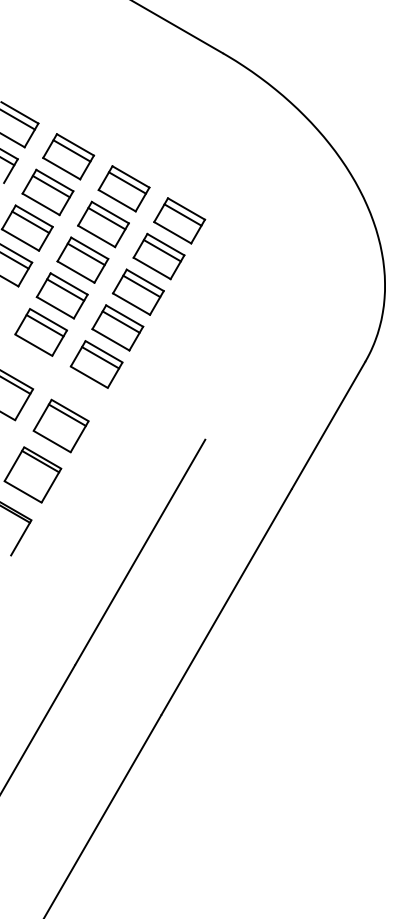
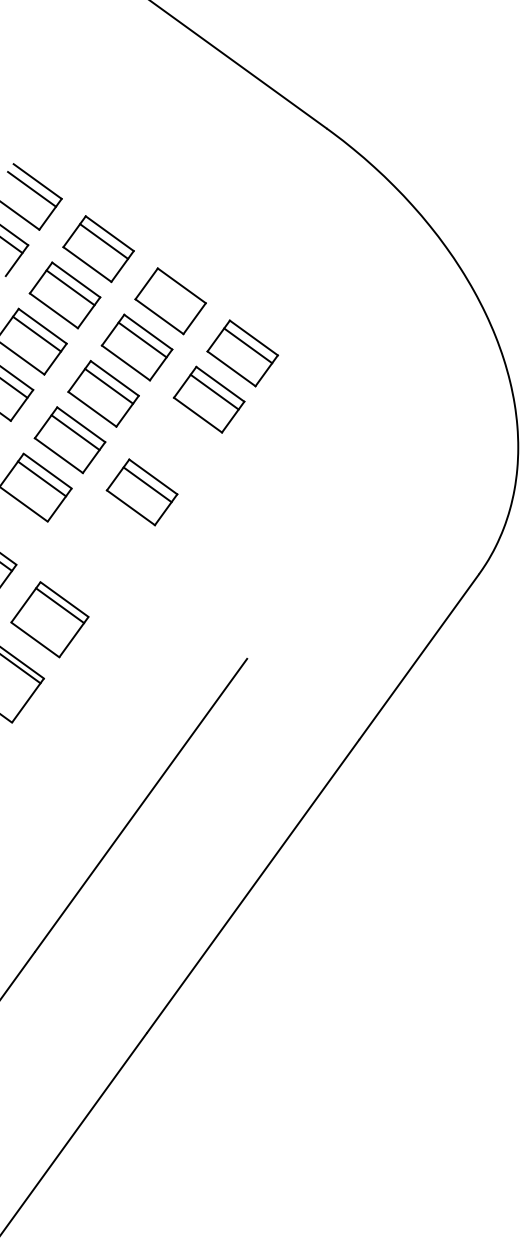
line: (126, 182) -> (174, 292), removed
part: (137, 291) -> (174, 444), removed
part: (96, 364) -> (107, 539), removed

